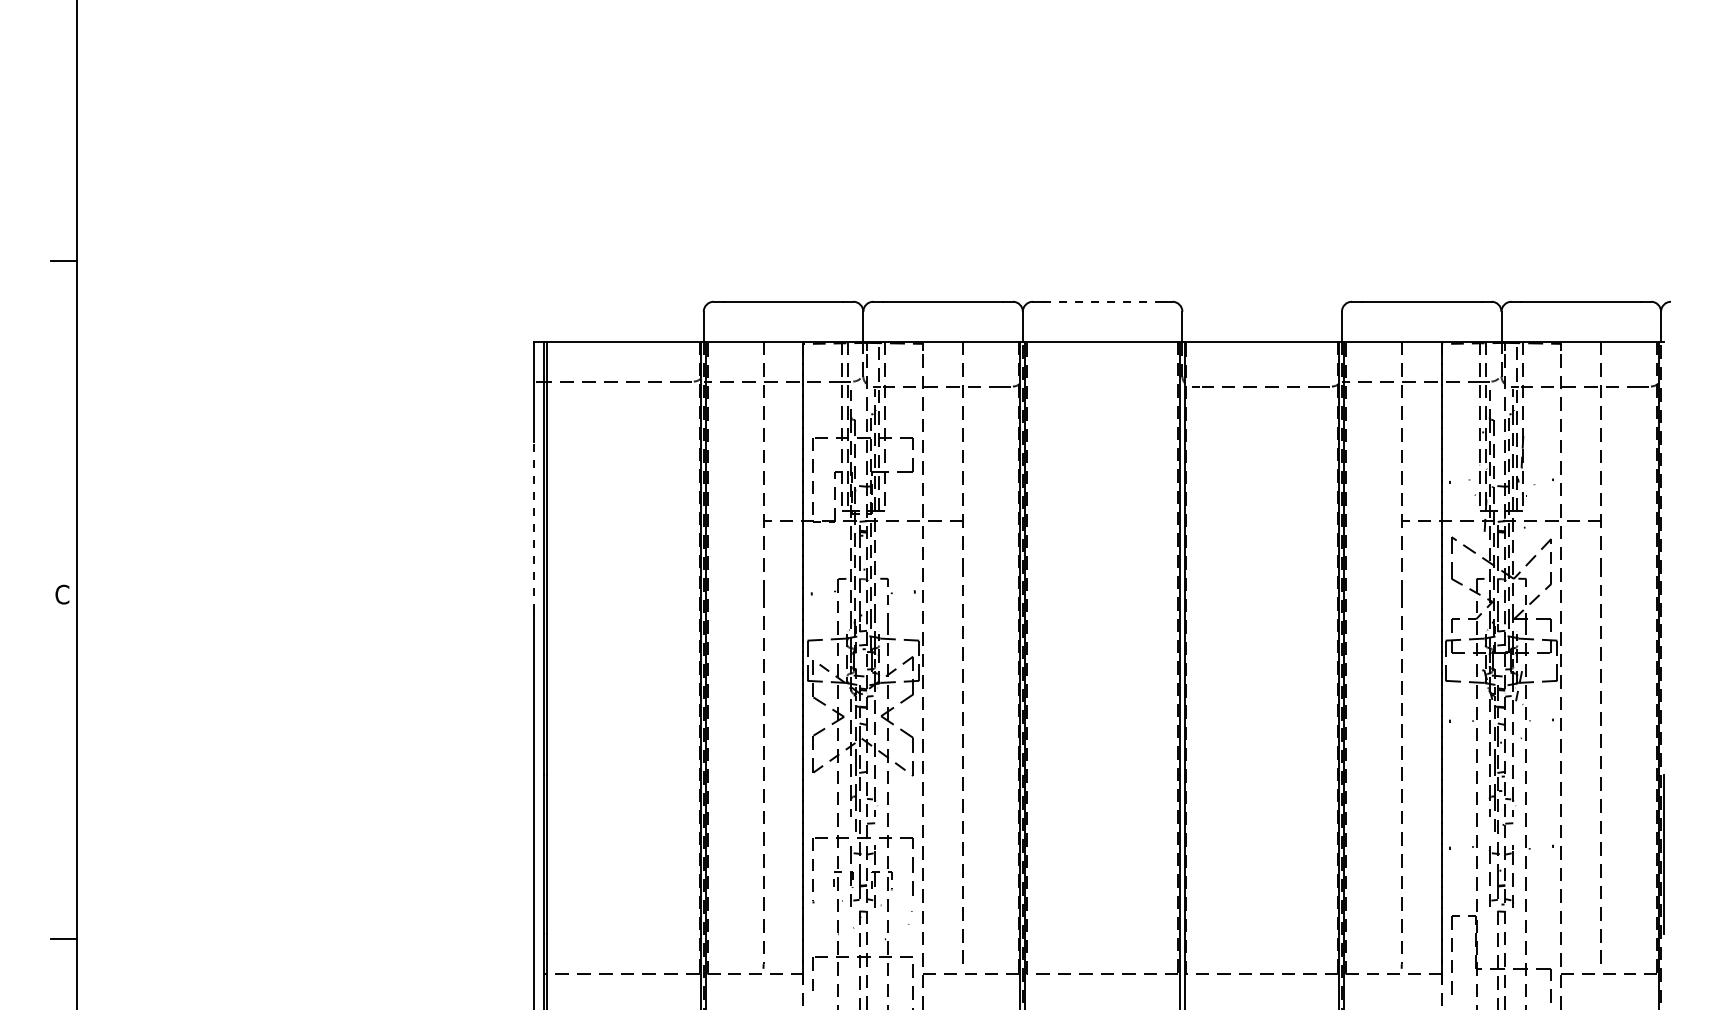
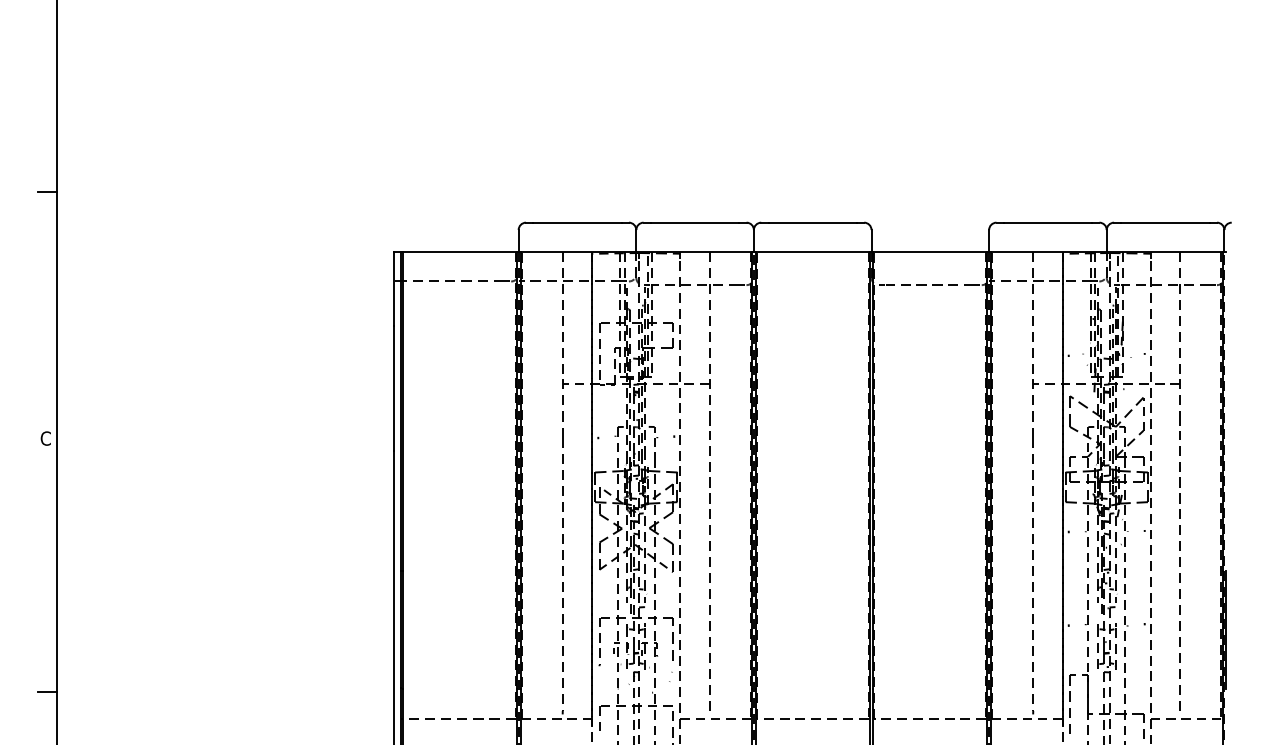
line: (1102, 301) -> (812, 222), dashed -> solid
line: (534, 527) -> (393, 389), dashed -> solid

